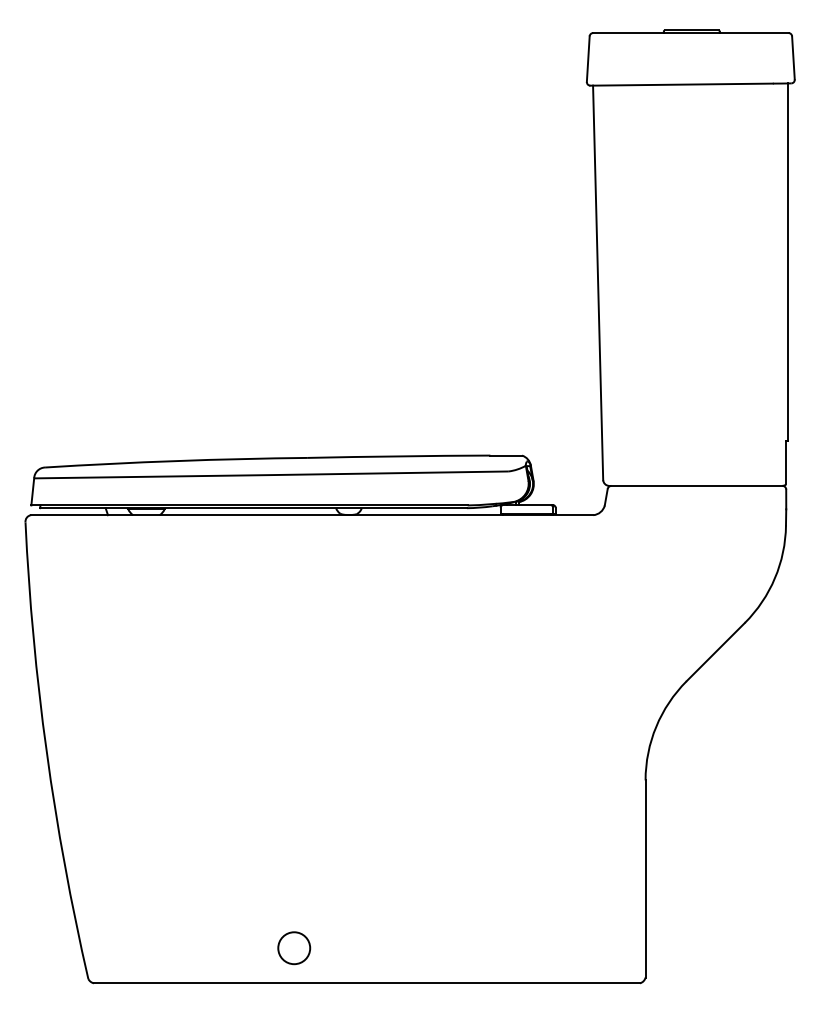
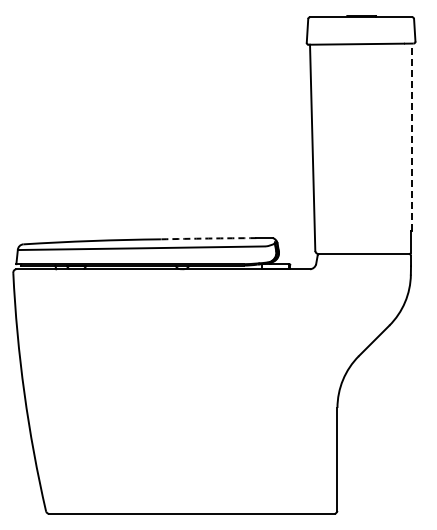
line: (789, 263) -> (412, 137), solid -> dashed
arc: (398, 456) -> (208, 238), solid -> dashed
circle: (293, 947) -> (153, 495), removed

